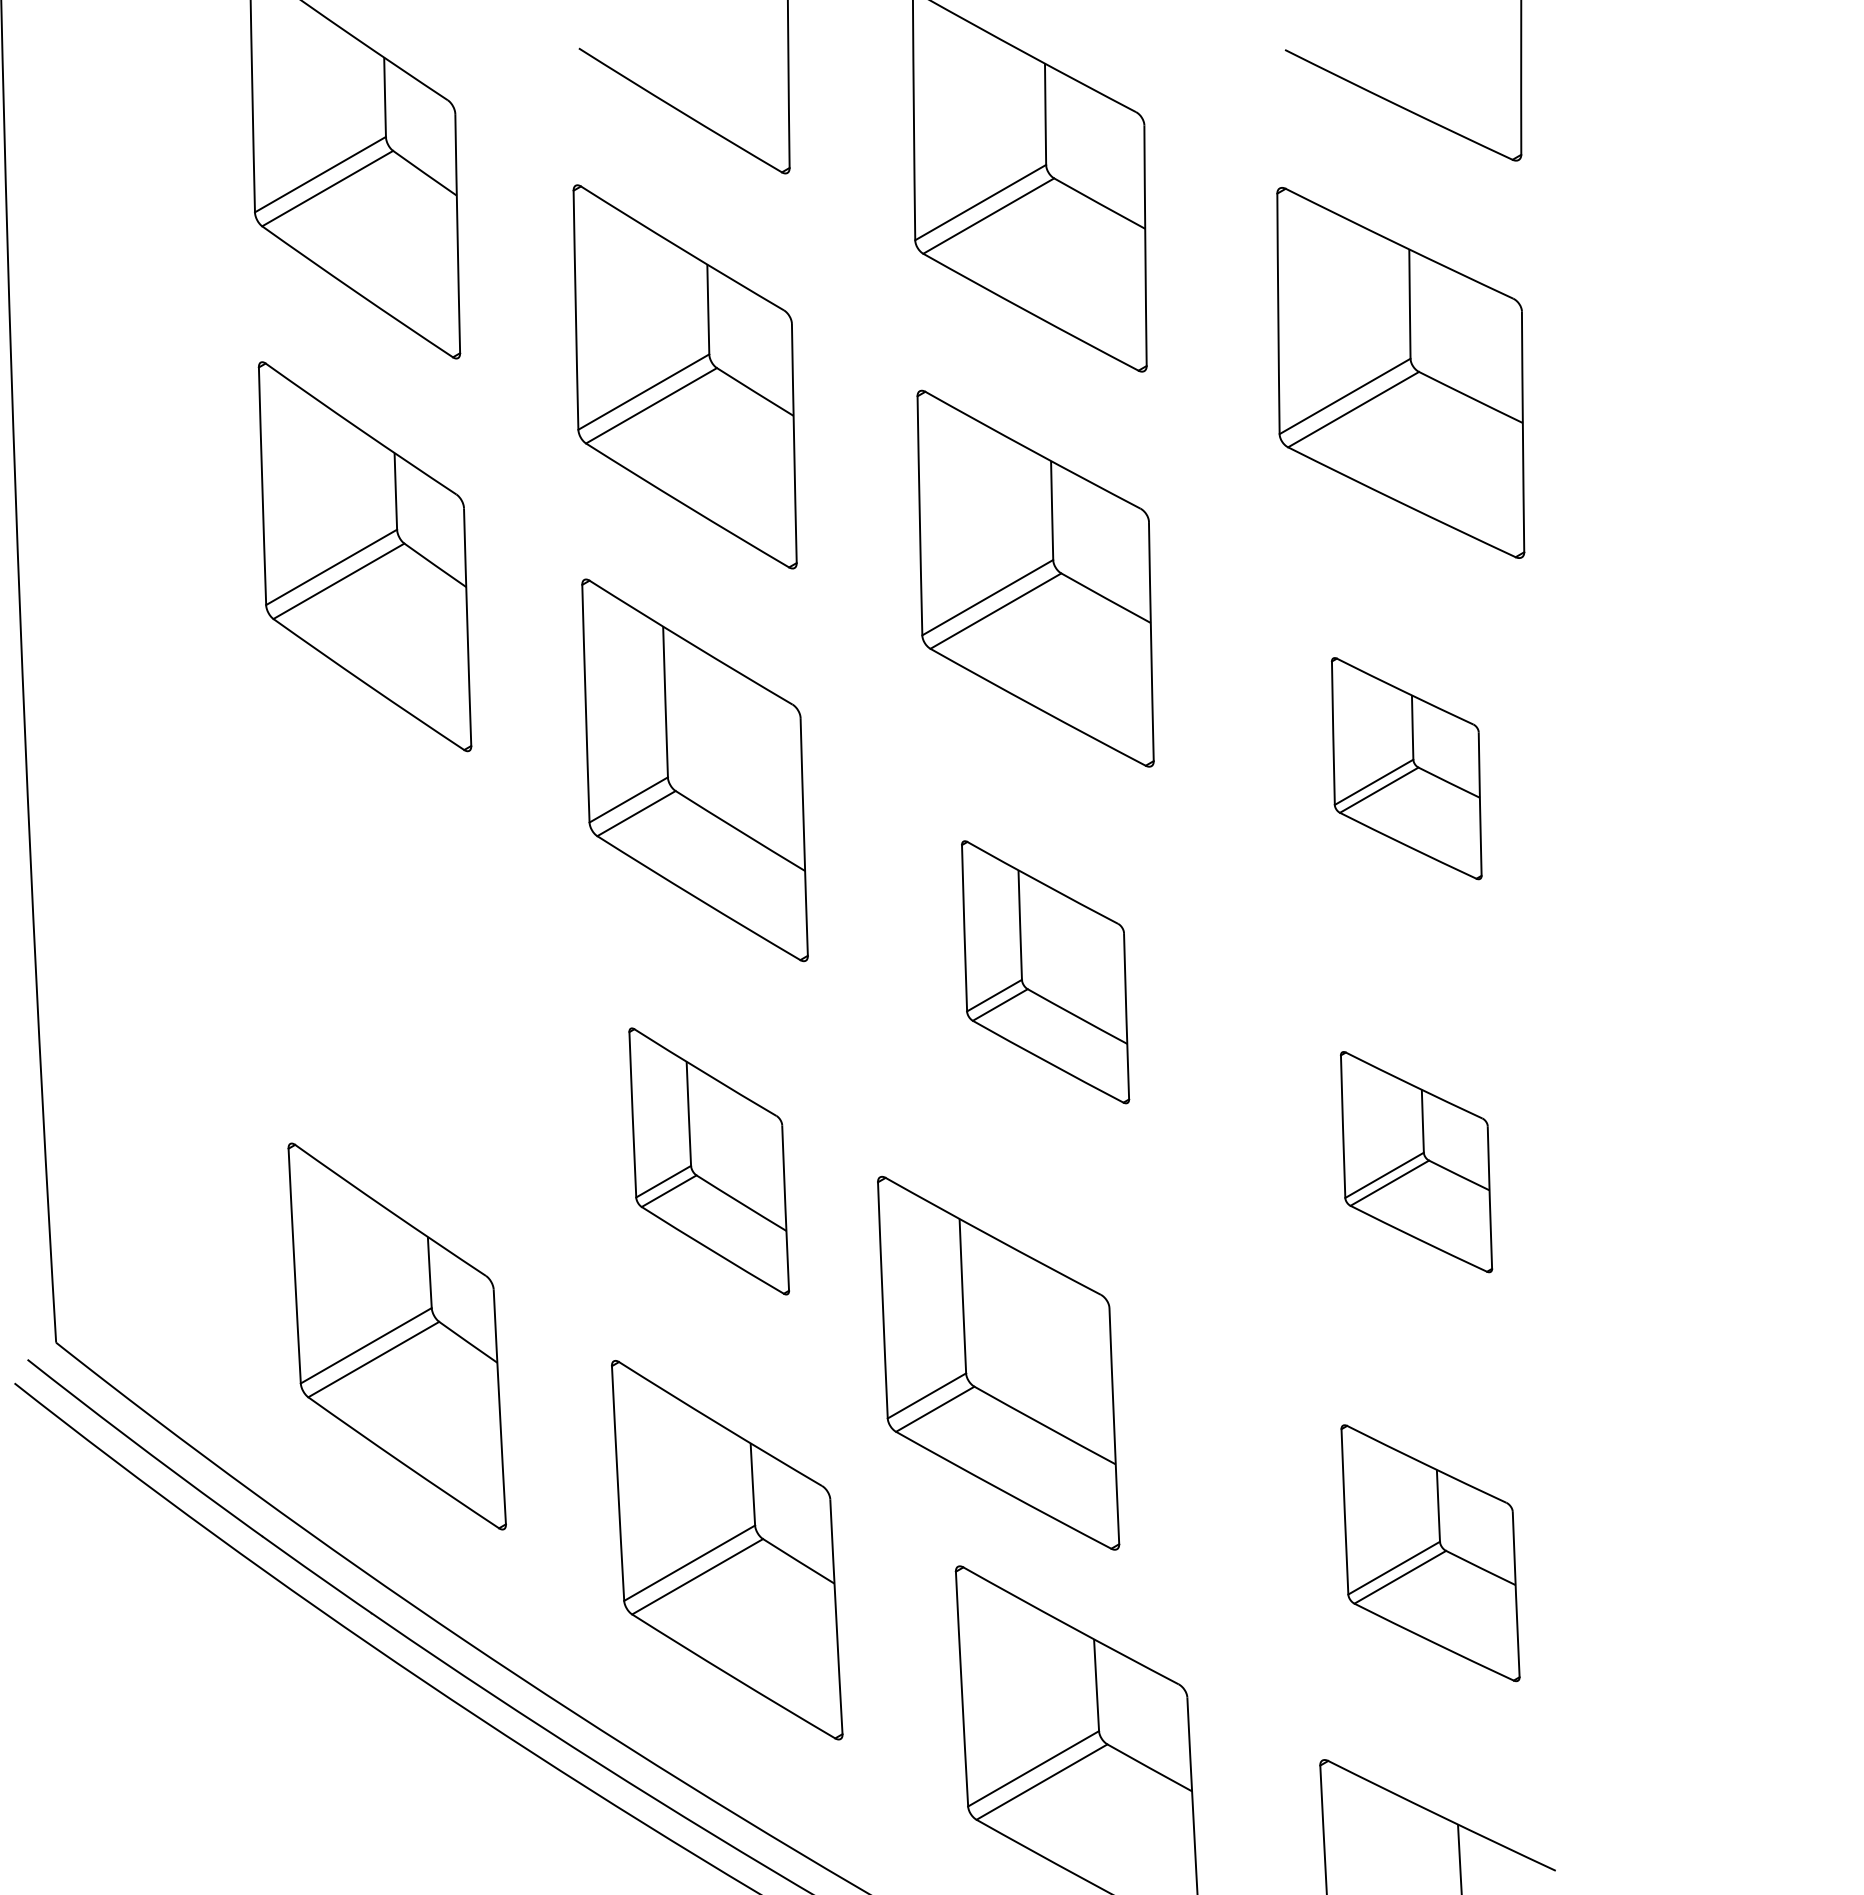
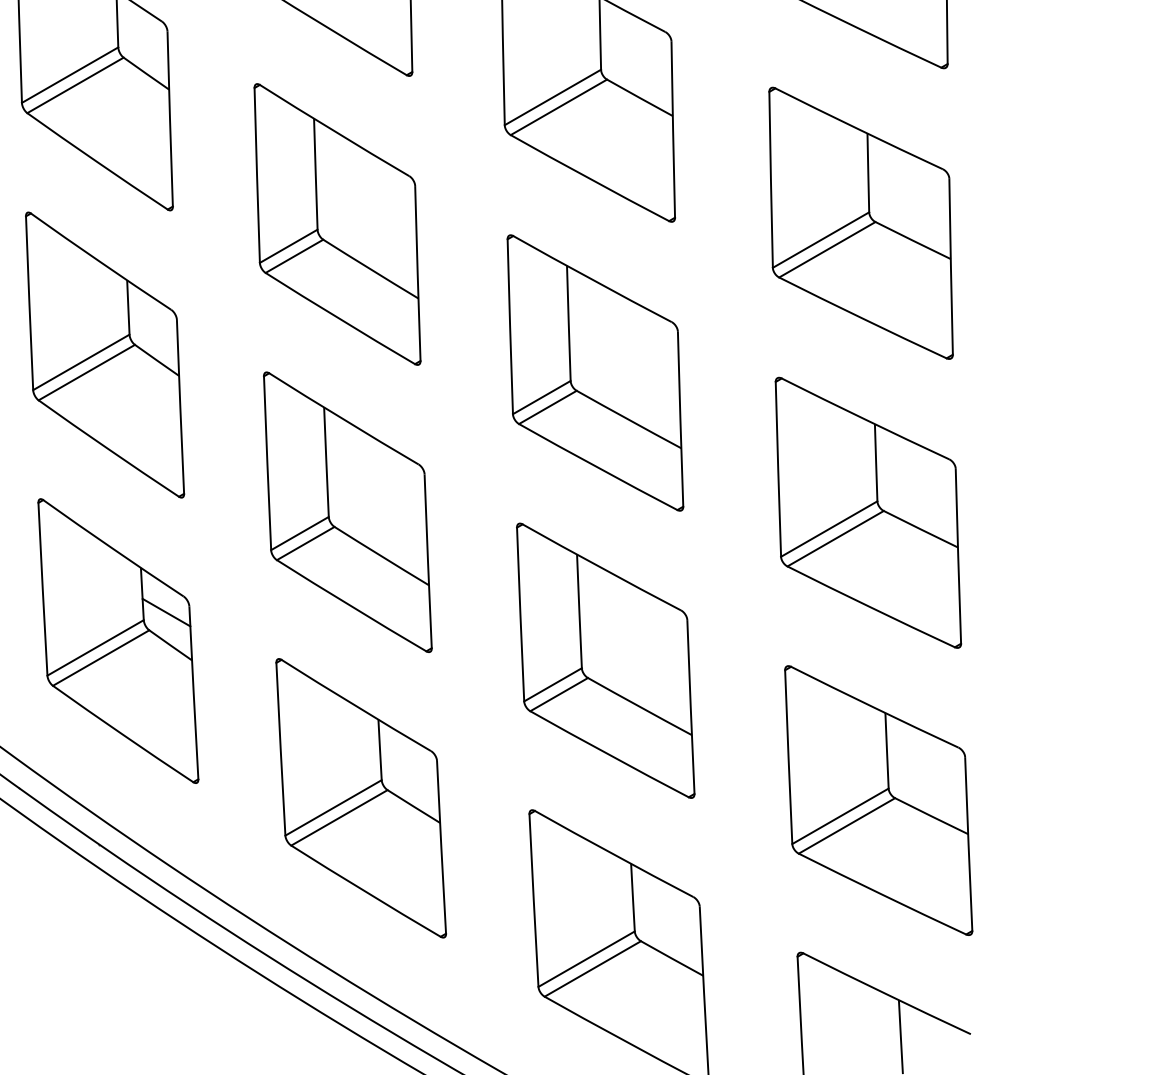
part: (1406, 768) -> (861, 223), size x1.67
part: (378, 947) -> (104, 354), added
part: (1045, 972) -> (595, 373), size x1.43
part: (709, 1161) -> (348, 512), size x1.43
part: (1416, 1161) -> (868, 512), size x1.67
line: (462, 1297) -> (166, 612), added
part: (998, 1362) -> (605, 660), moved
part: (1430, 1552) -> (878, 800), size x1.43

